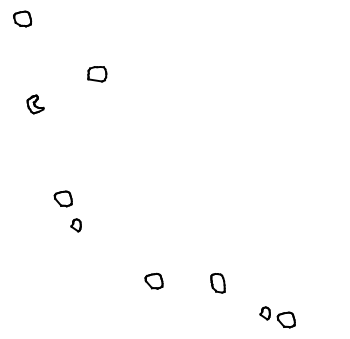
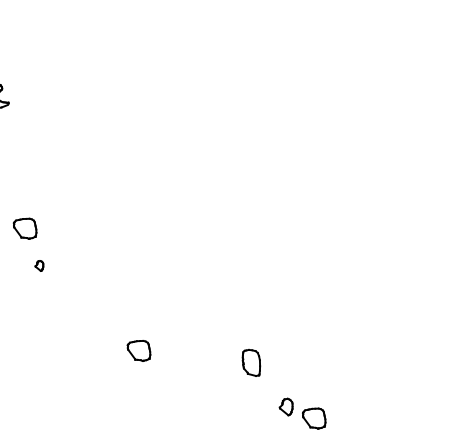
part: (97, 74) -> (85, 63), removed
part: (75, 225) -> (38, 265), size x0.6
part: (217, 283) -> (250, 363), moved

